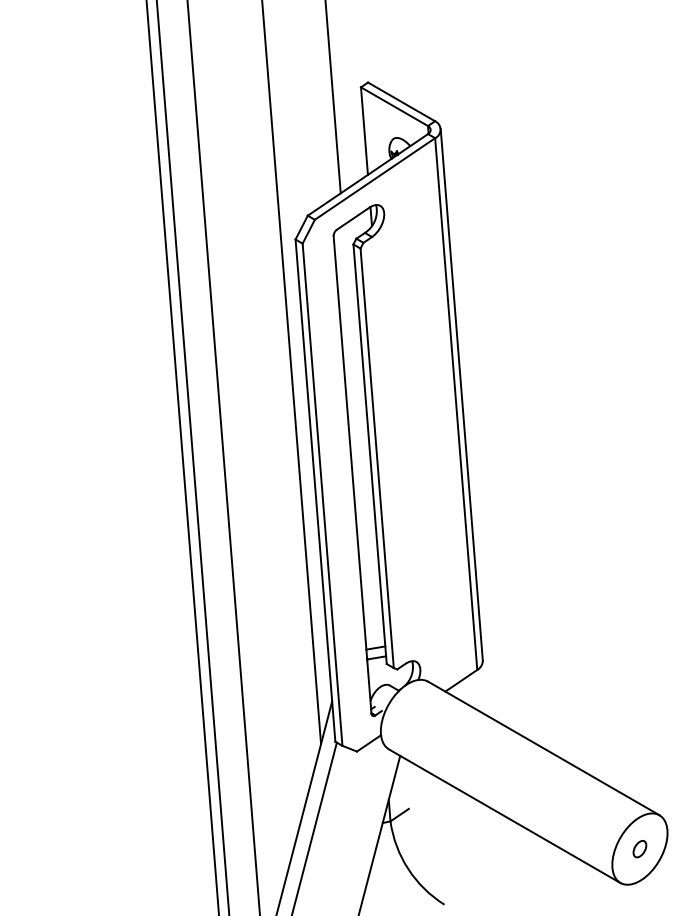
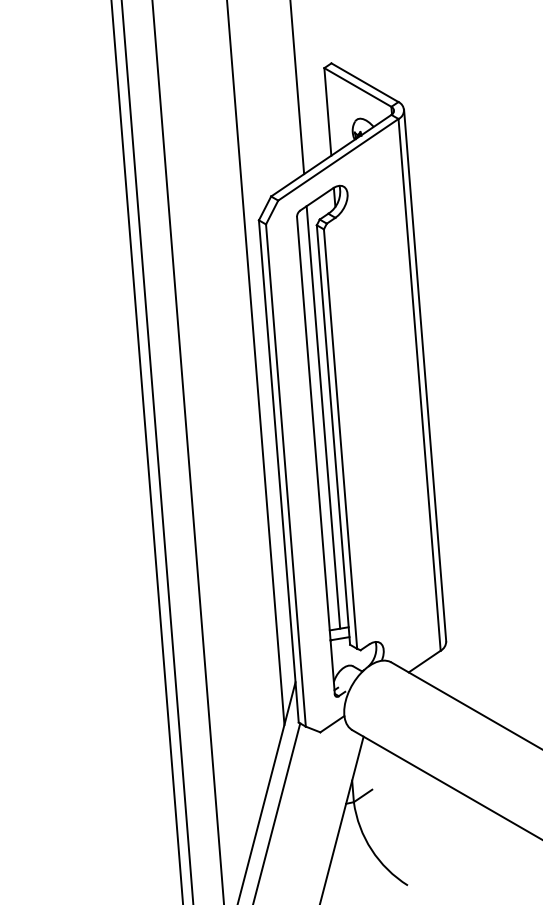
line: (359, 436) -> (322, 417), added

